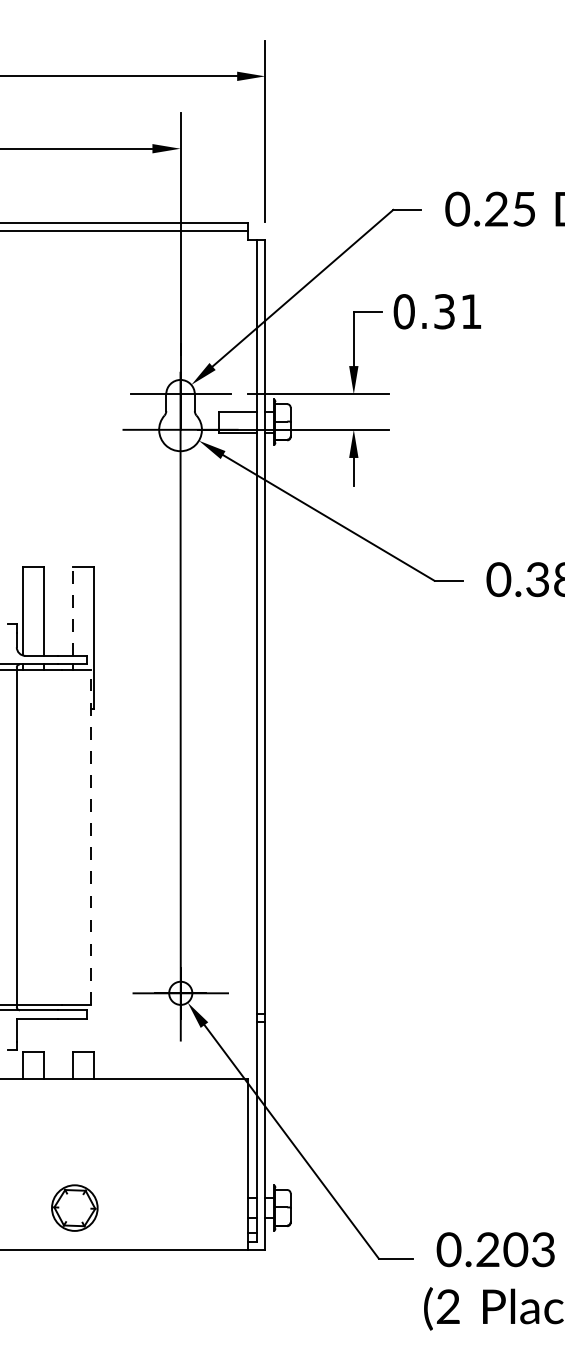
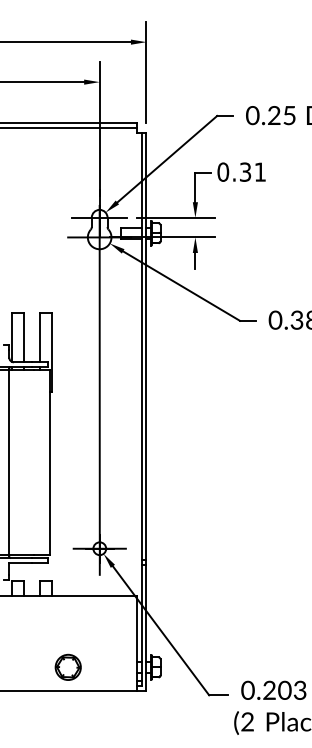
line: (73, 610) -> (40, 337), dashed -> solid
line: (91, 837) -> (50, 462), dashed -> solid
part: (73, 1206) -> (67, 666), moved

